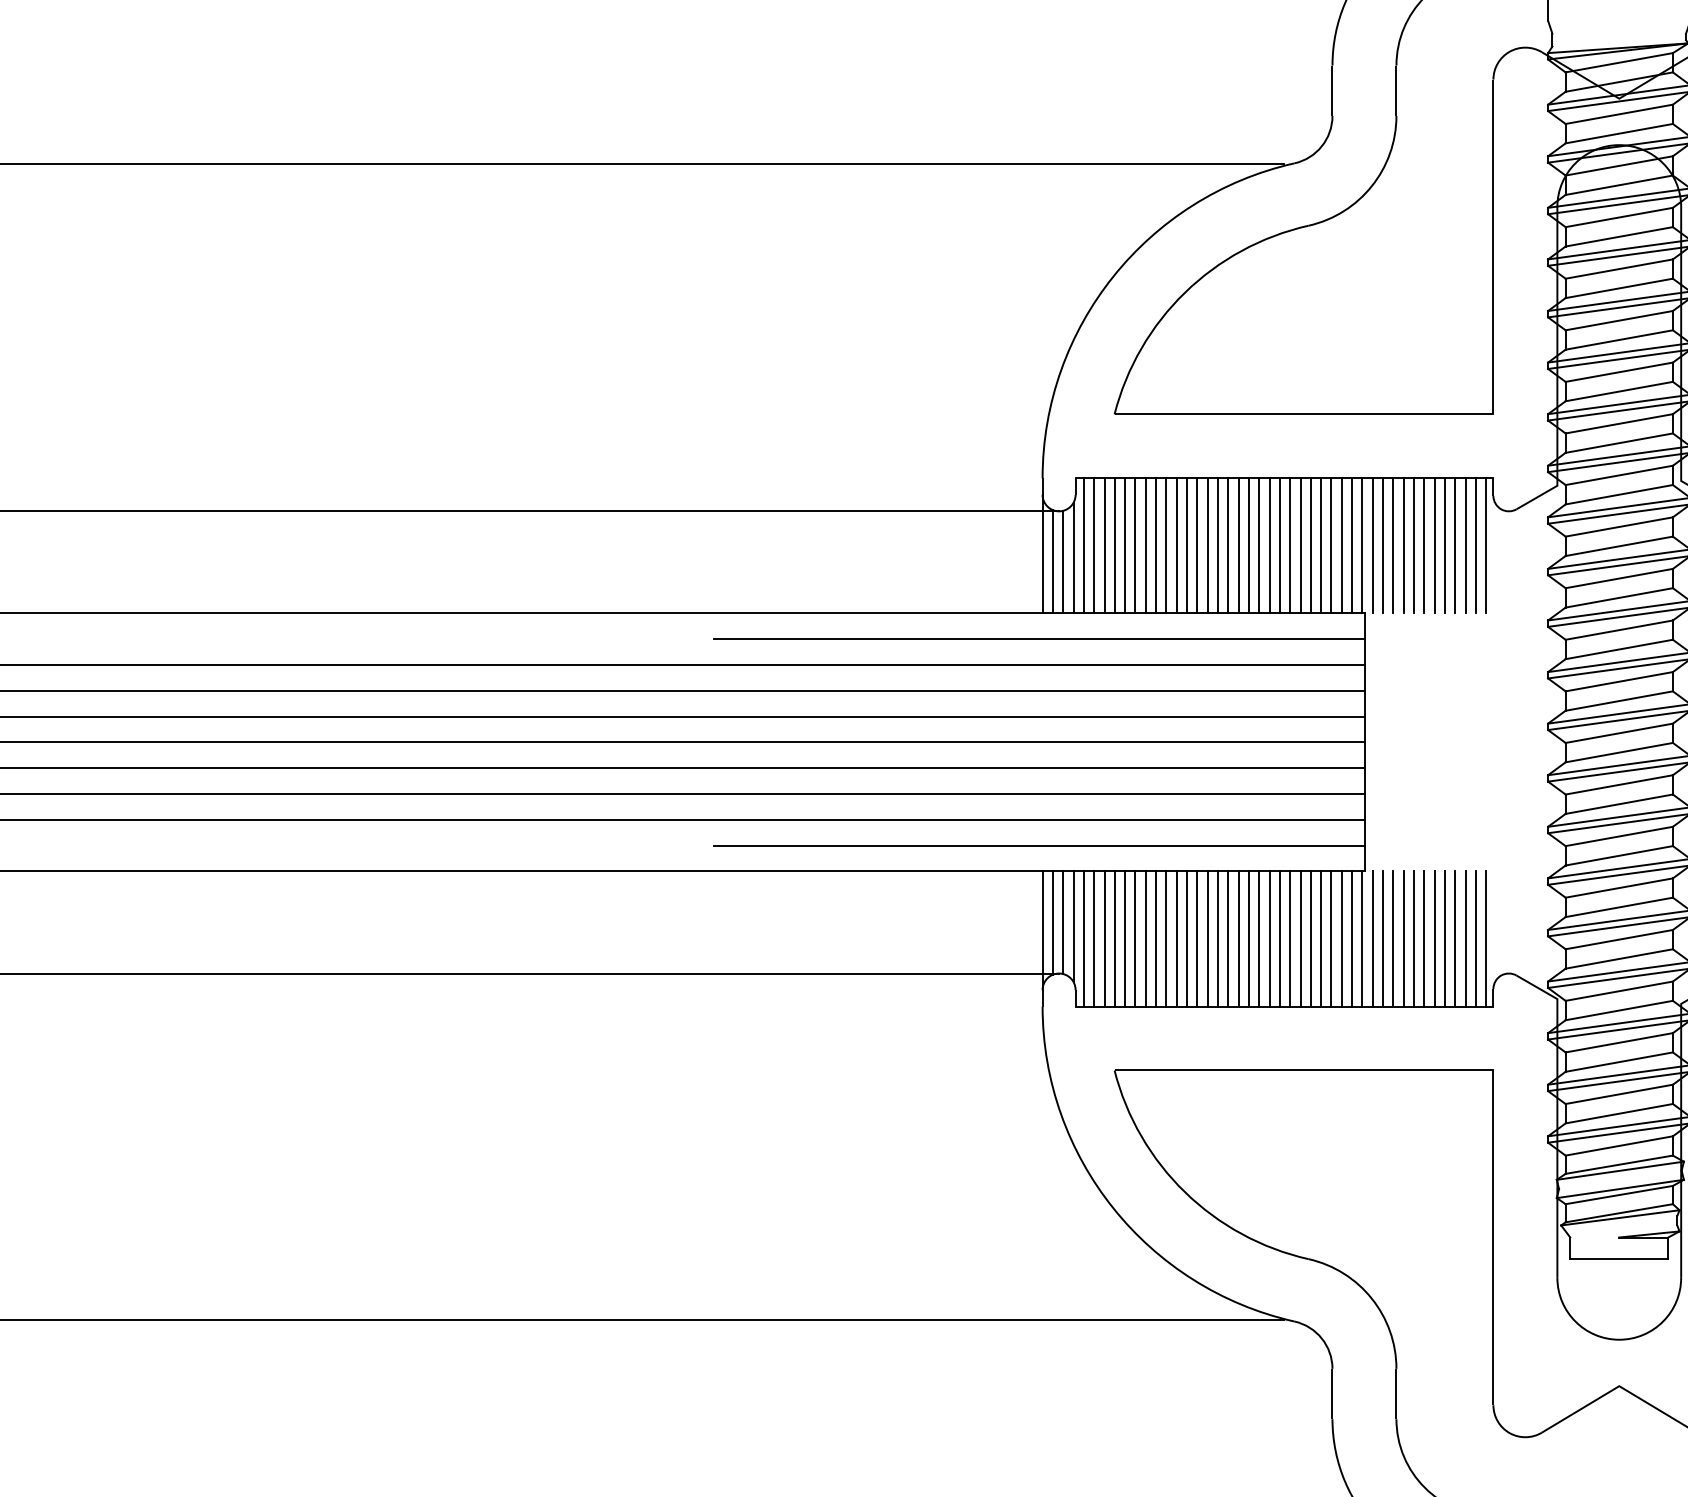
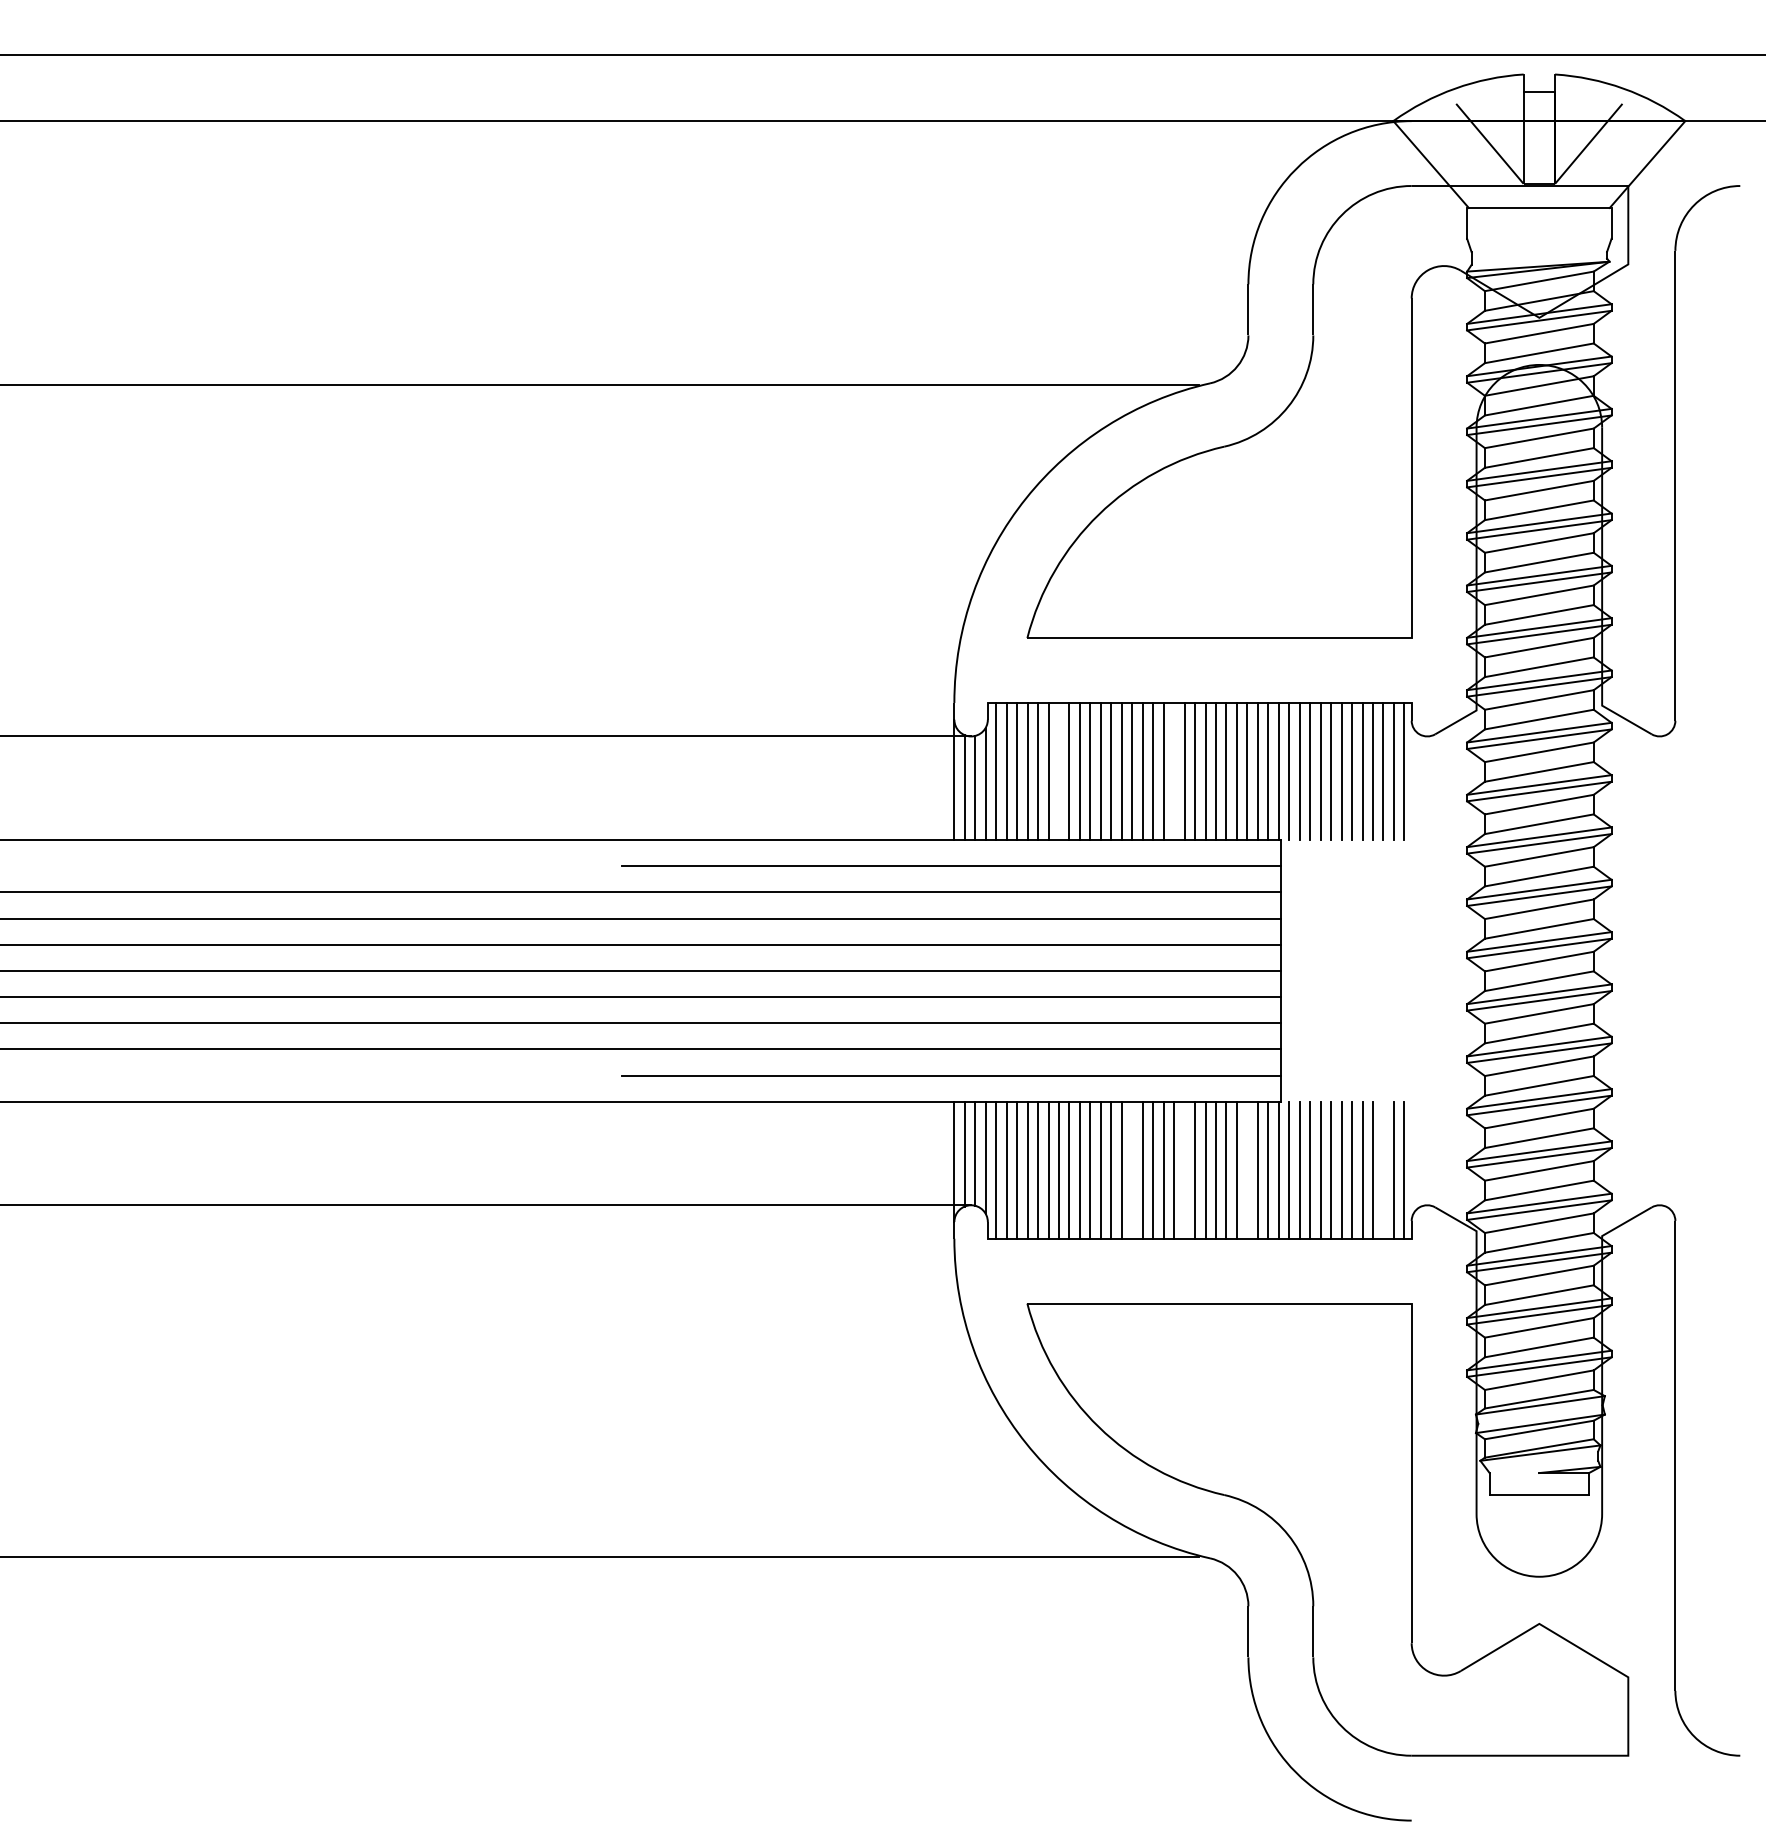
line: (1146, 545) -> (1059, 771), removed
line: (1259, 545) -> (1174, 771), removed
line: (1218, 938) -> (1132, 1169), removed
line: (1269, 938) -> (1184, 1169), removed
line: (1331, 938) -> (1247, 1169), removed
line: (1465, 938) -> (1383, 1169), removed

